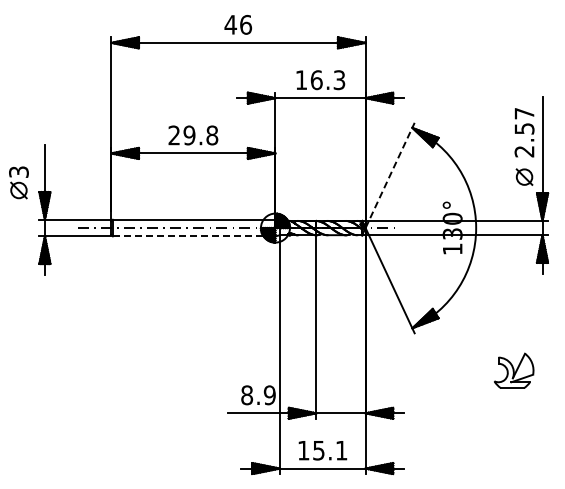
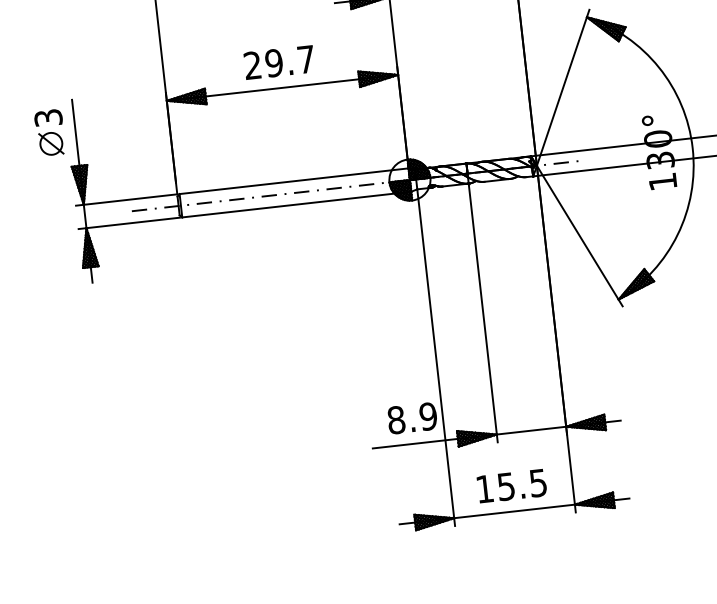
text: (212, 135) -> (306, 59), 29.8 -> 29.7
line: (390, 175) -> (563, 87), dashed -> solid
part: (18, 182) -> (49, 132), moved
line: (194, 236) -> (297, 204), dashed -> solid
text: (341, 450) -> (538, 482), 15.1 -> 15.5

